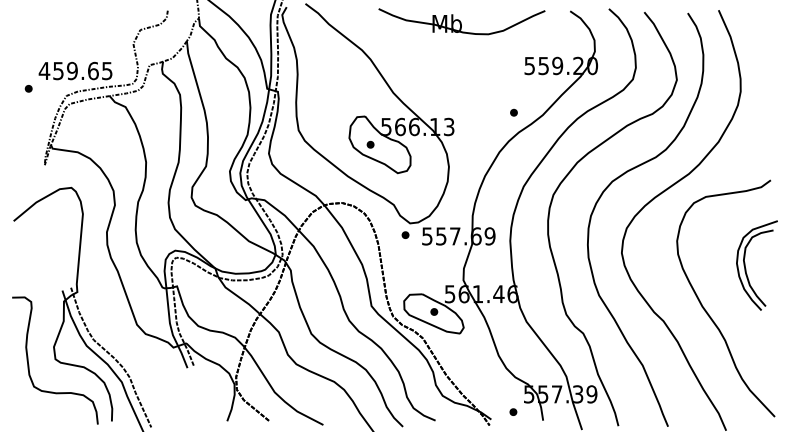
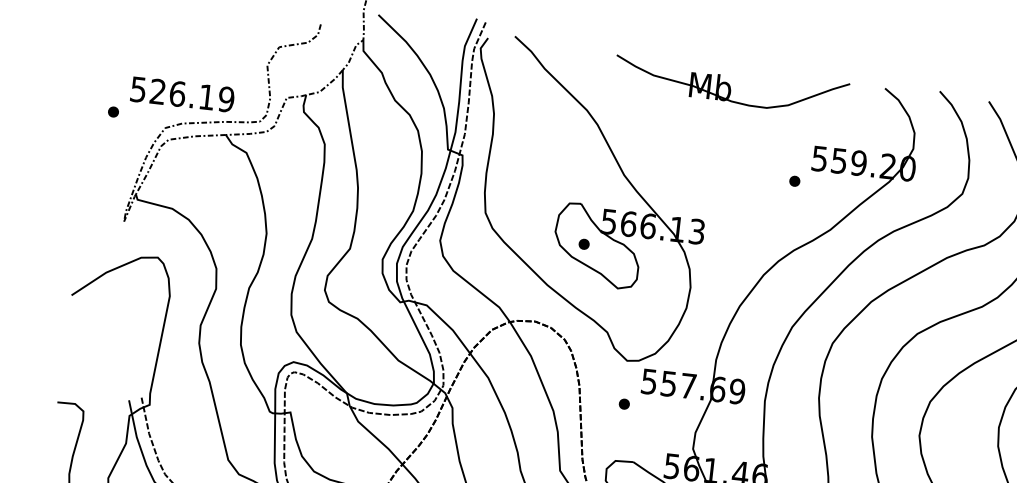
text: (75, 70) -> (181, 93), 459.65 -> 526.19
part: (513, 112) -> (794, 180), moved
part: (405, 234) -> (624, 403), moved

